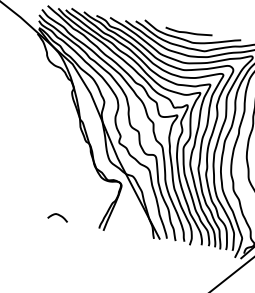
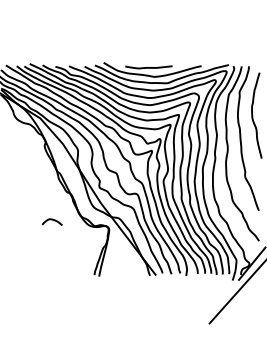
curve: (57, 215) -> (51, 220), moved

